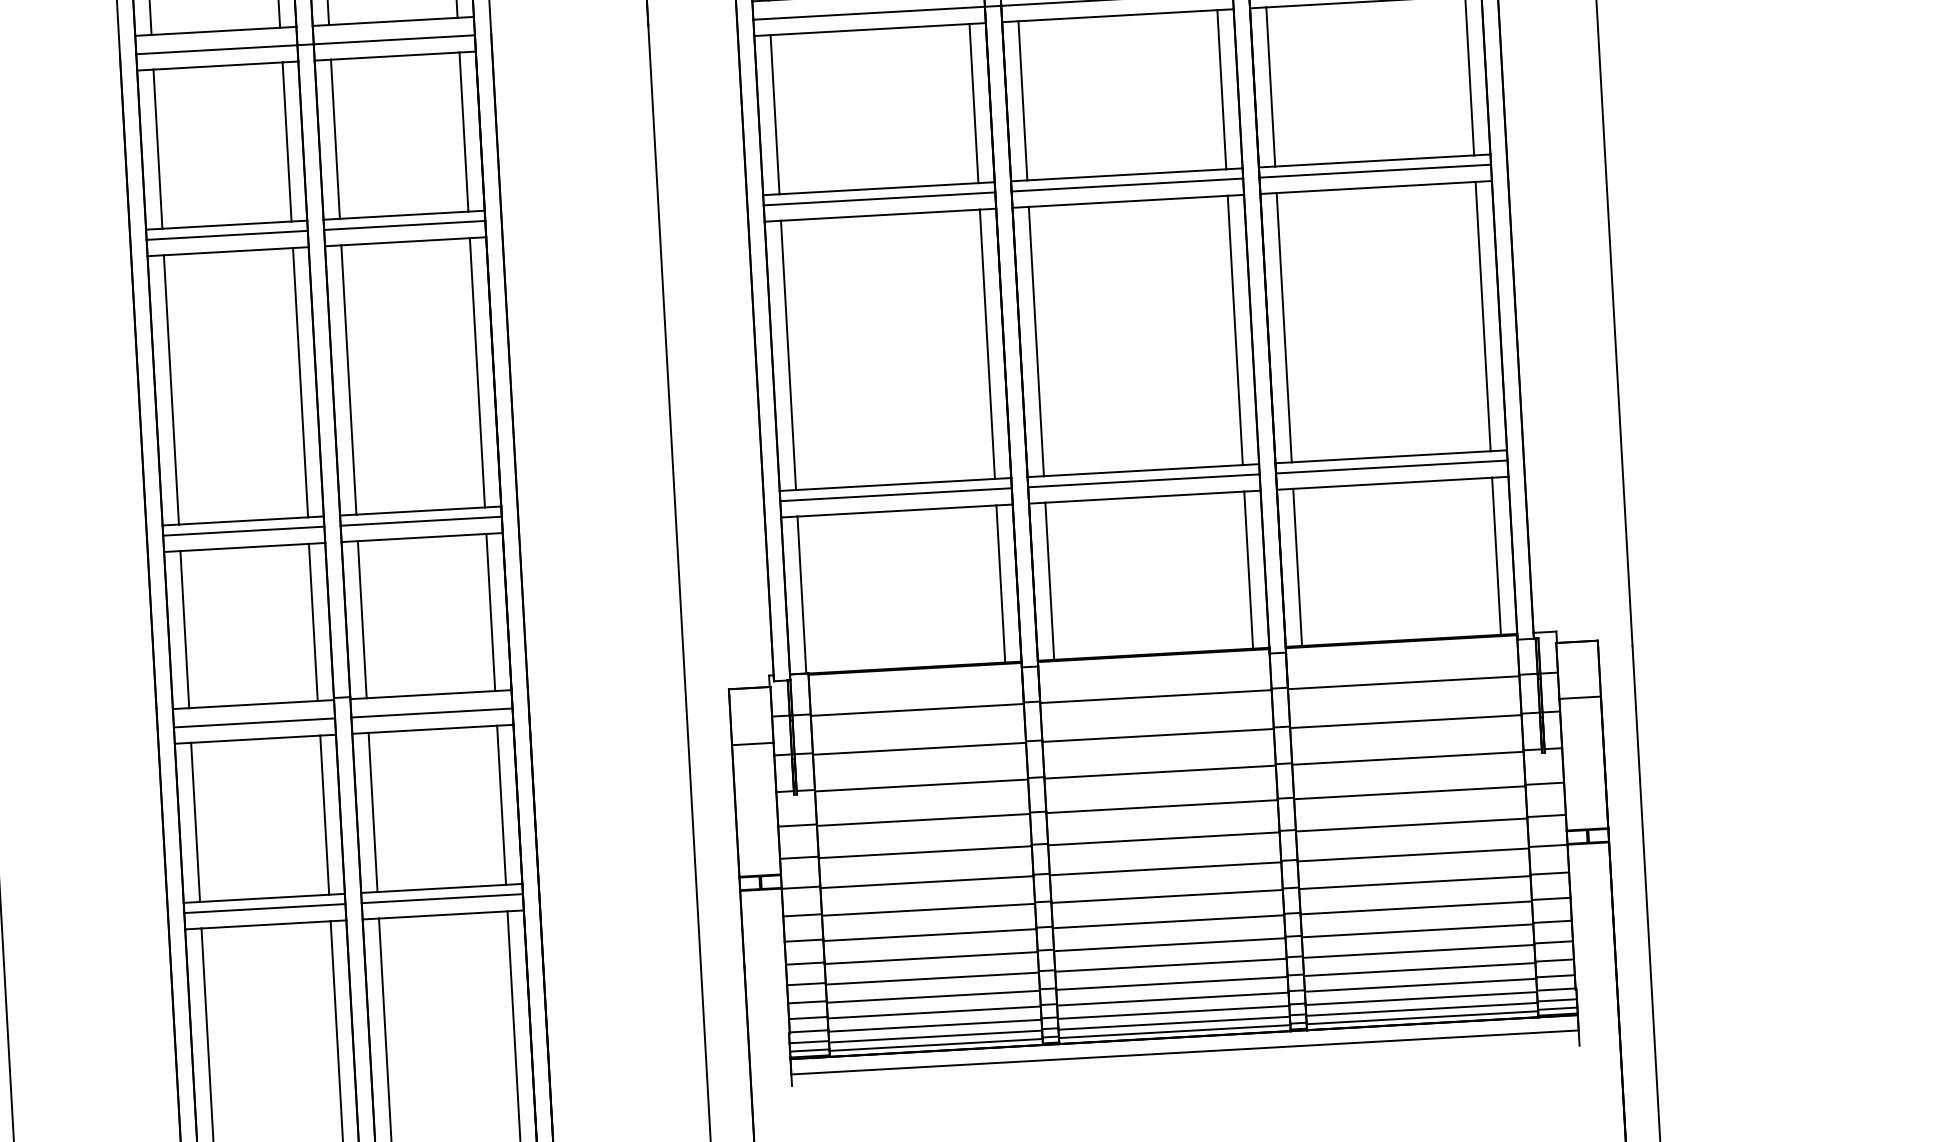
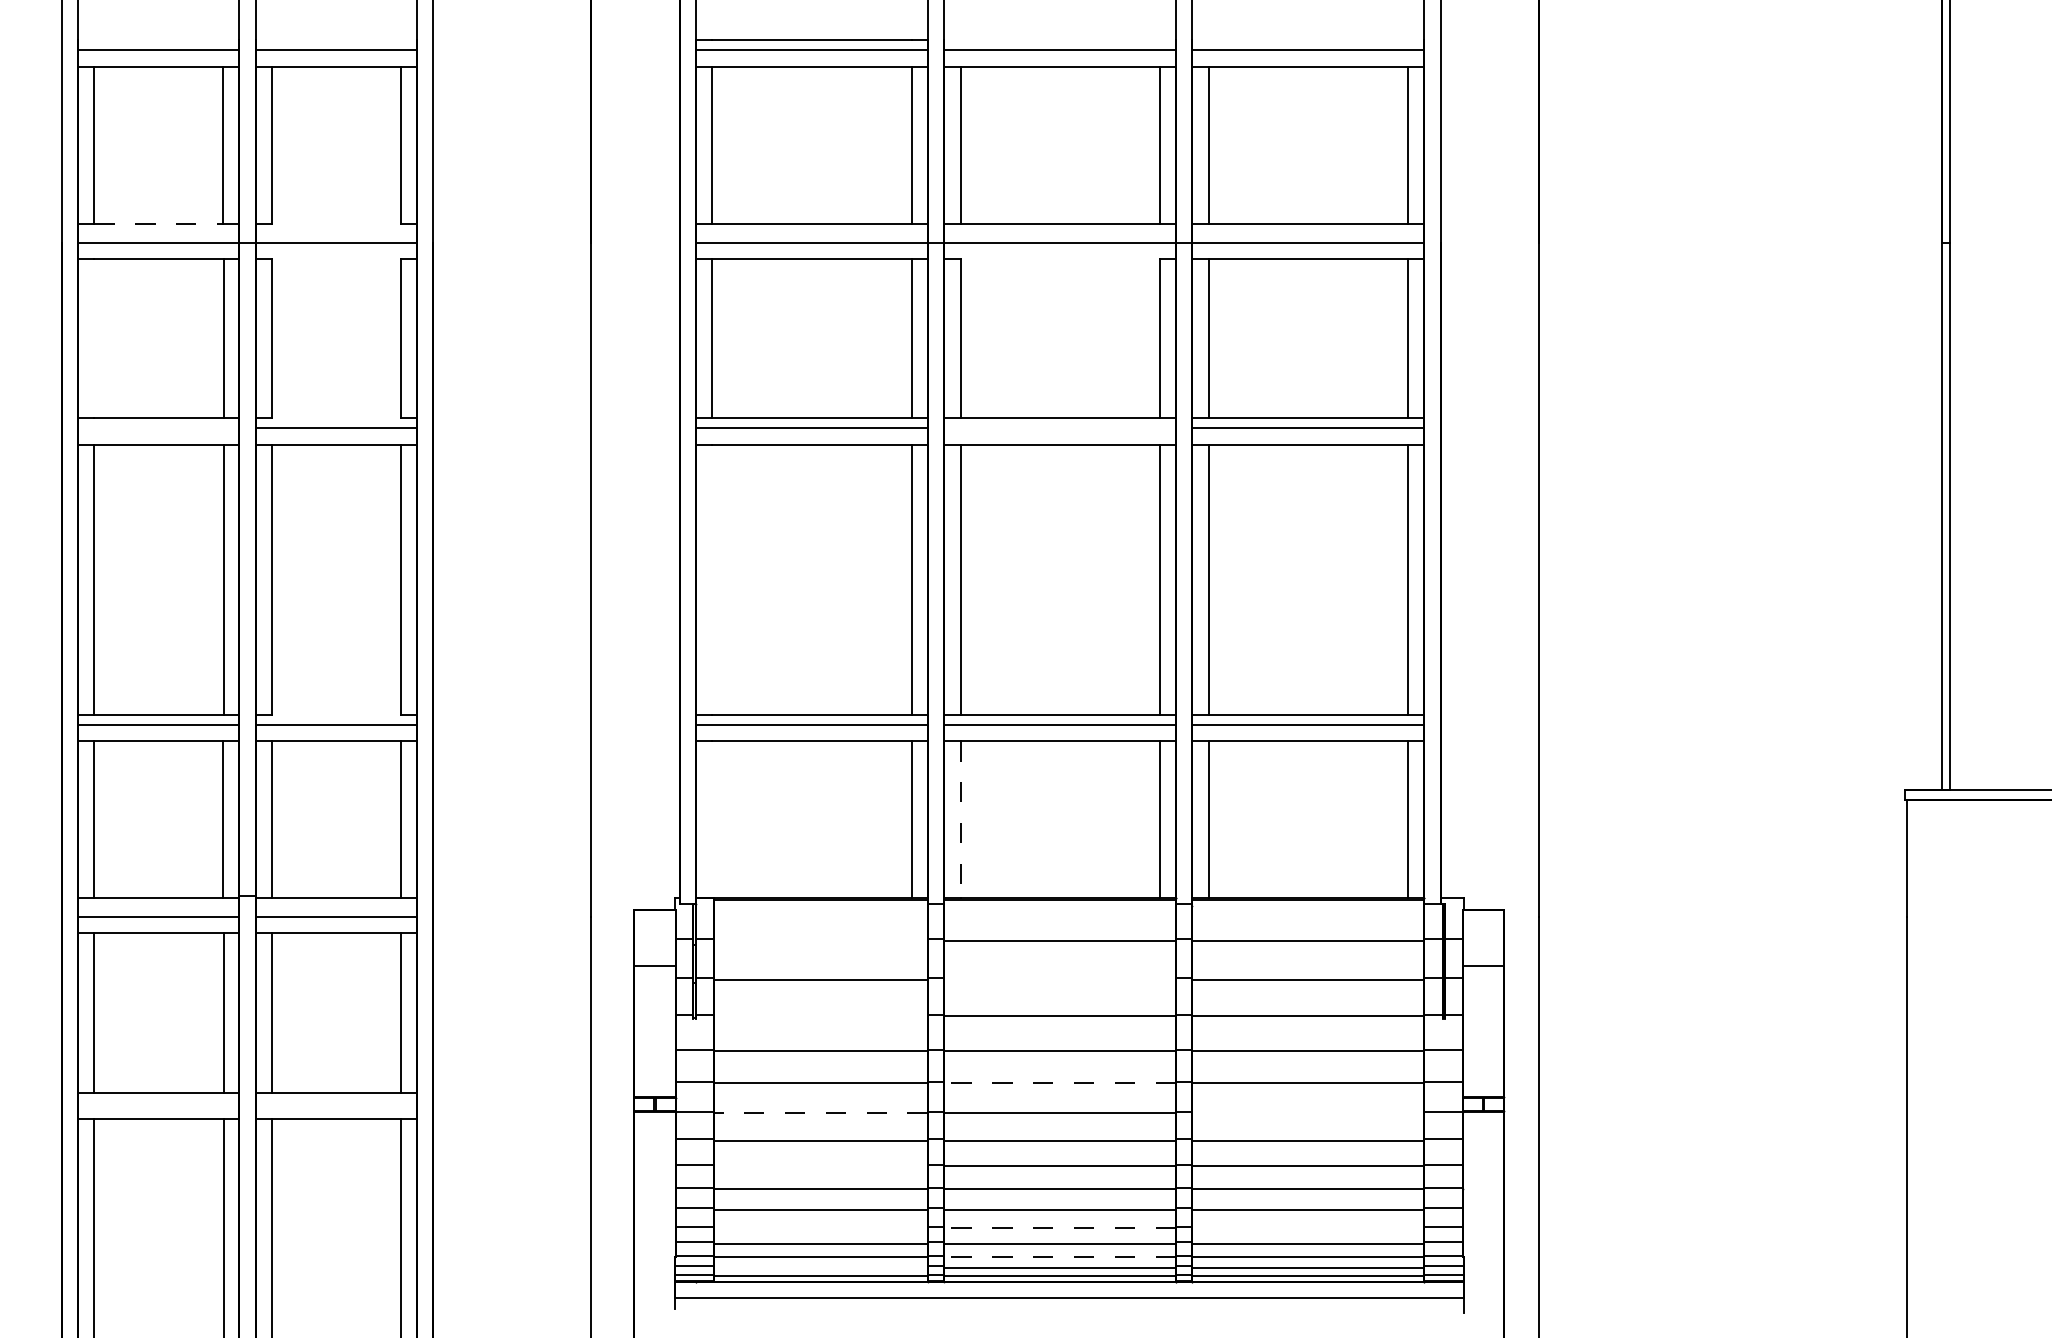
line: (1117, 15) -> (1059, 258), removed
line: (393, 21) -> (336, 224), removed
line: (216, 31) -> (159, 224), solid -> dashed
line: (395, 55) -> (336, 258), removed
line: (158, 149) -> (94, 338), removed
line: (1127, 185) -> (1060, 428), removed
line: (404, 215) -> (336, 418), removed
line: (227, 235) -> (158, 428), removed
line: (788, 355) -> (712, 579), removed
line: (420, 511) -> (336, 714), removed
line: (1049, 581) -> (960, 819), solid -> dashed
line: (802, 594) -> (712, 819), removed
line: (916, 709) -> (820, 940), removed
line: (1158, 735) -> (1060, 979), removed
line: (920, 785) -> (820, 1016), removed
line: (1164, 839) -> (1060, 1083), solid -> dashed
line: (1413, 855) -> (1308, 1113), removed
line: (927, 882) -> (821, 1113), solid -> dashed
line: (442, 898) -> (336, 1102), removed
line: (264, 908) -> (158, 1102), removed
line: (929, 935) -> (820, 1166), removed
line: (1420, 969) -> (1308, 1228), removed
line: (1172, 983) -> (1060, 1228), solid -> dashed
line: (932, 997) -> (820, 1228), removed
line: (1174, 1012) -> (1060, 1257), solid -> dashed
line: (934, 1036) -> (820, 1267), removed

